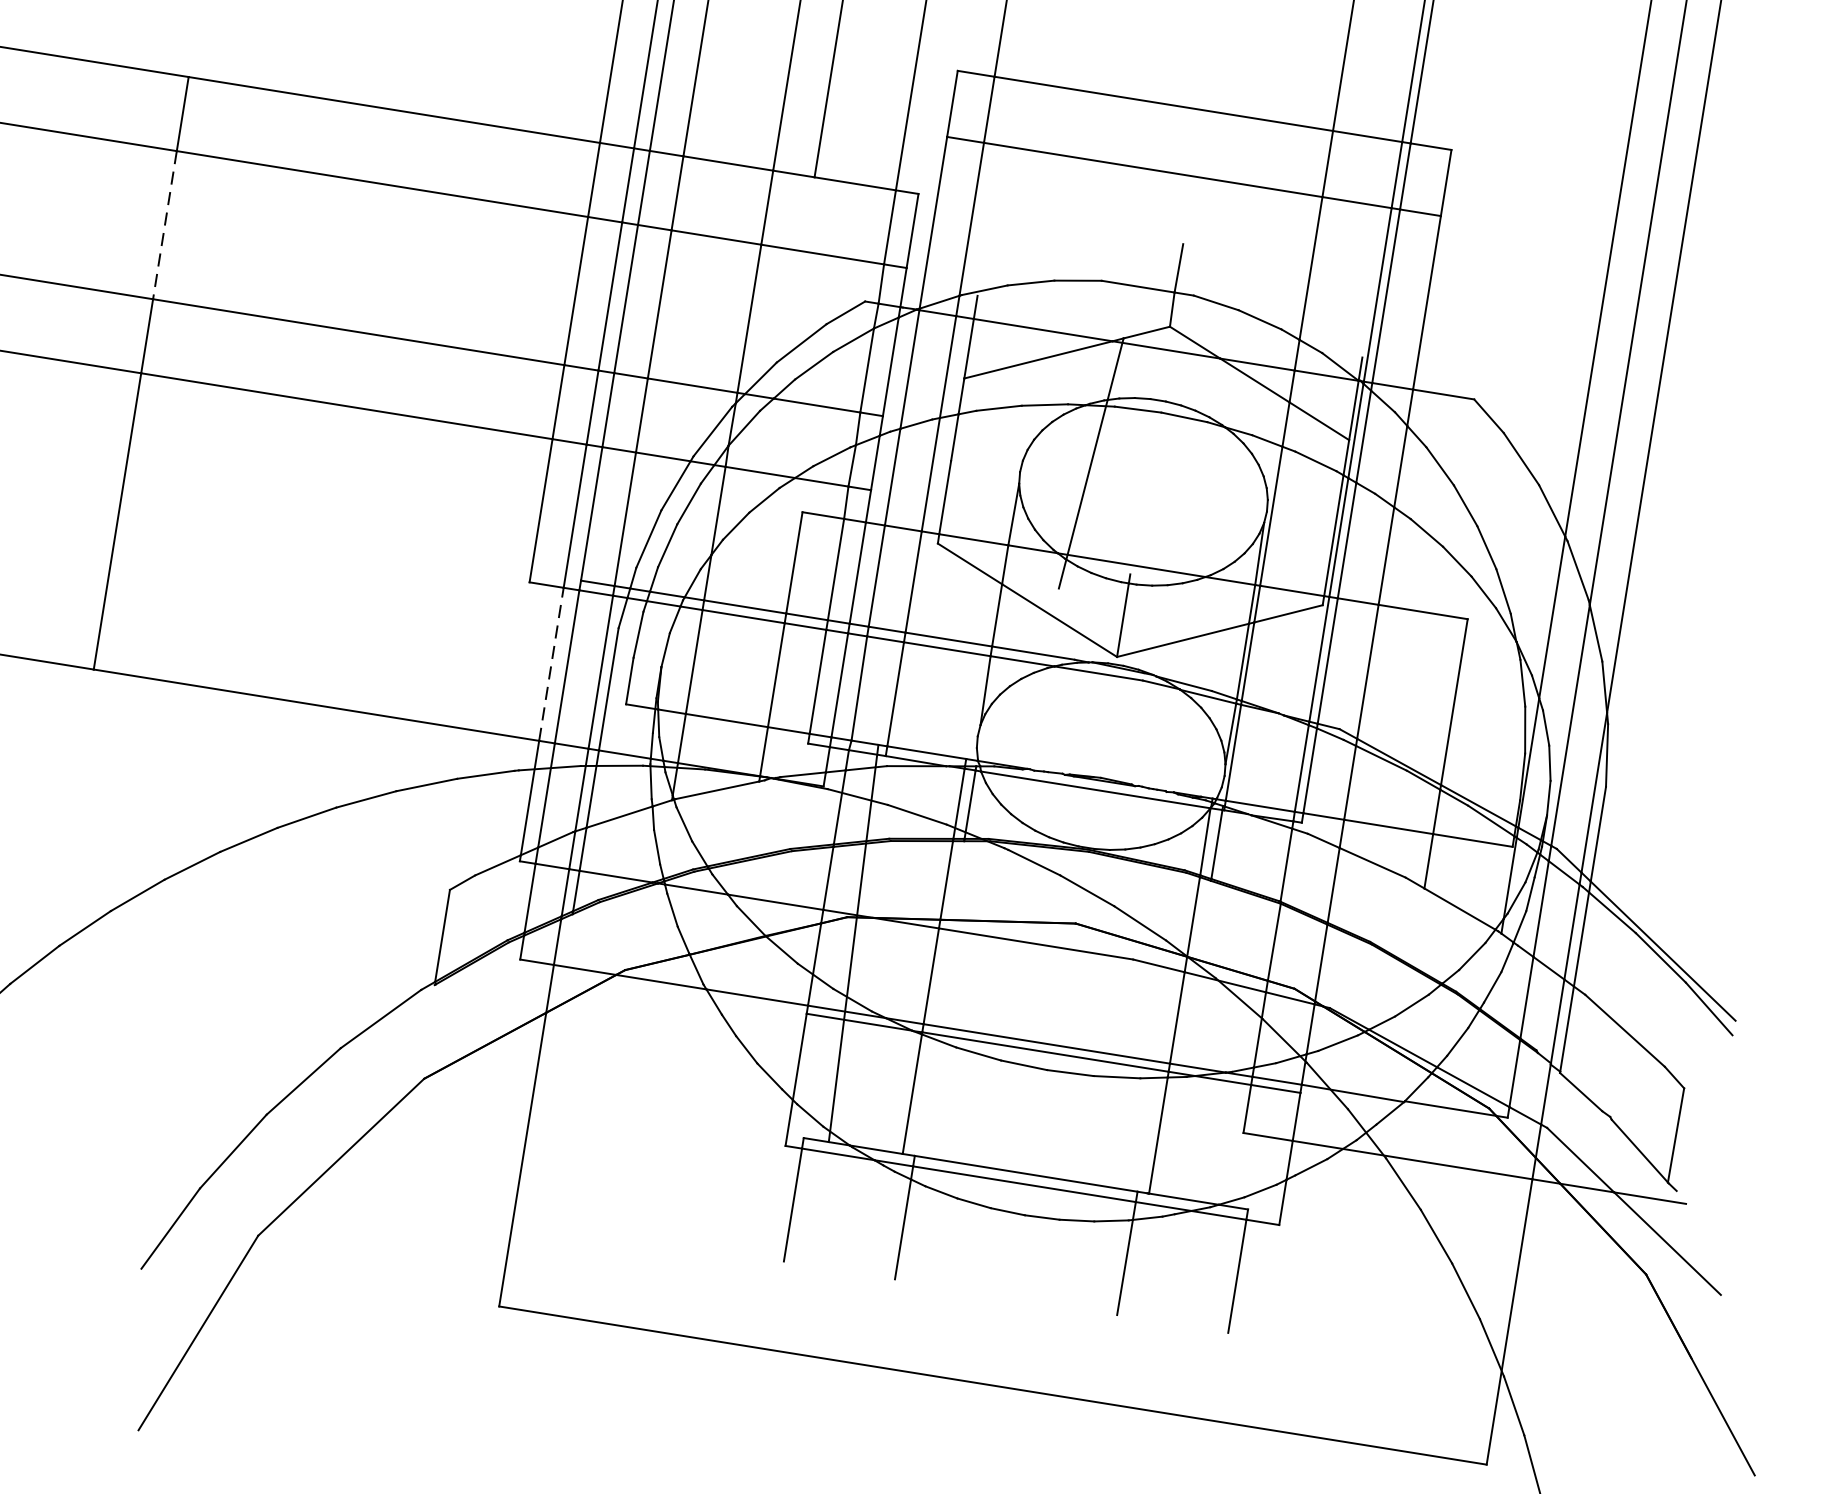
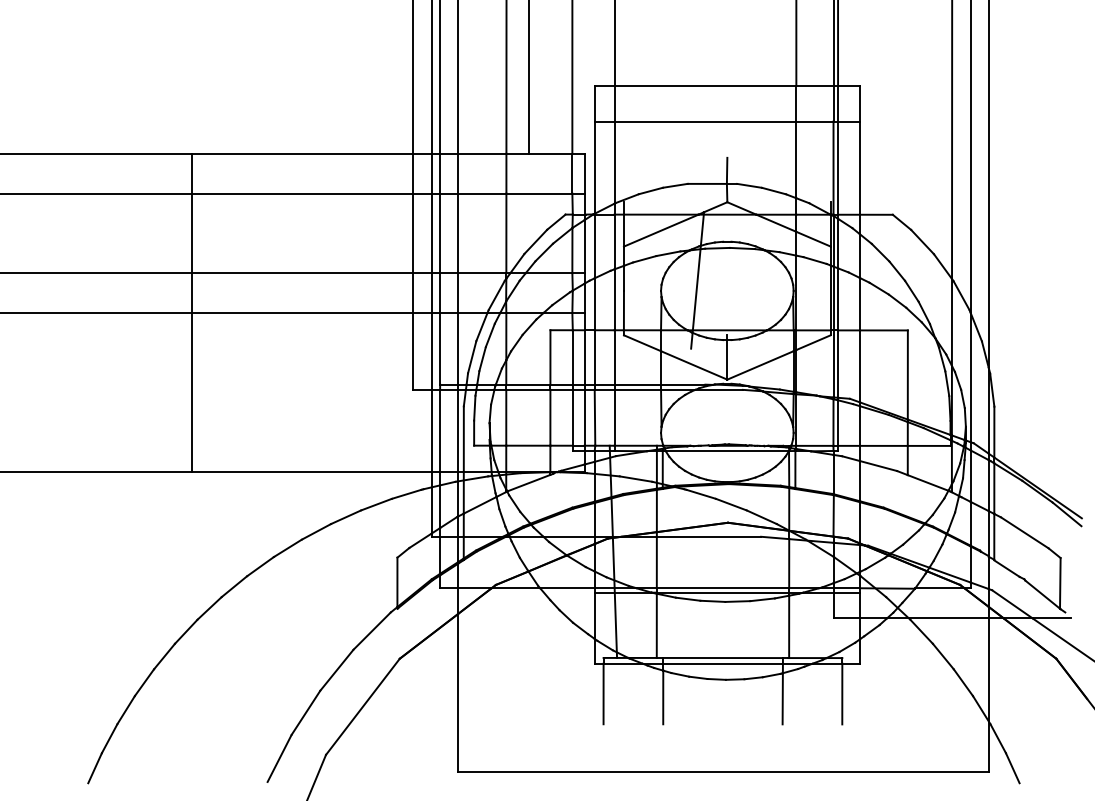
line: (165, 225) -> (192, 233), dashed -> solid
line: (551, 663) -> (431, 430), dashed -> solid

